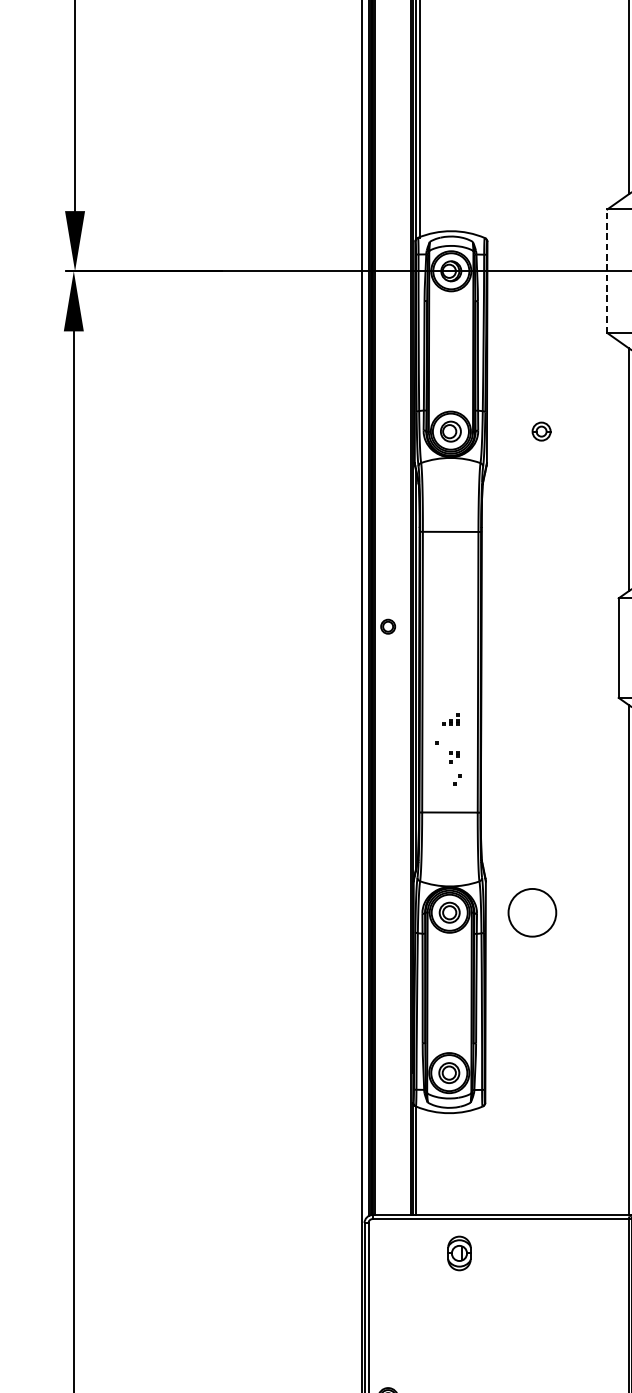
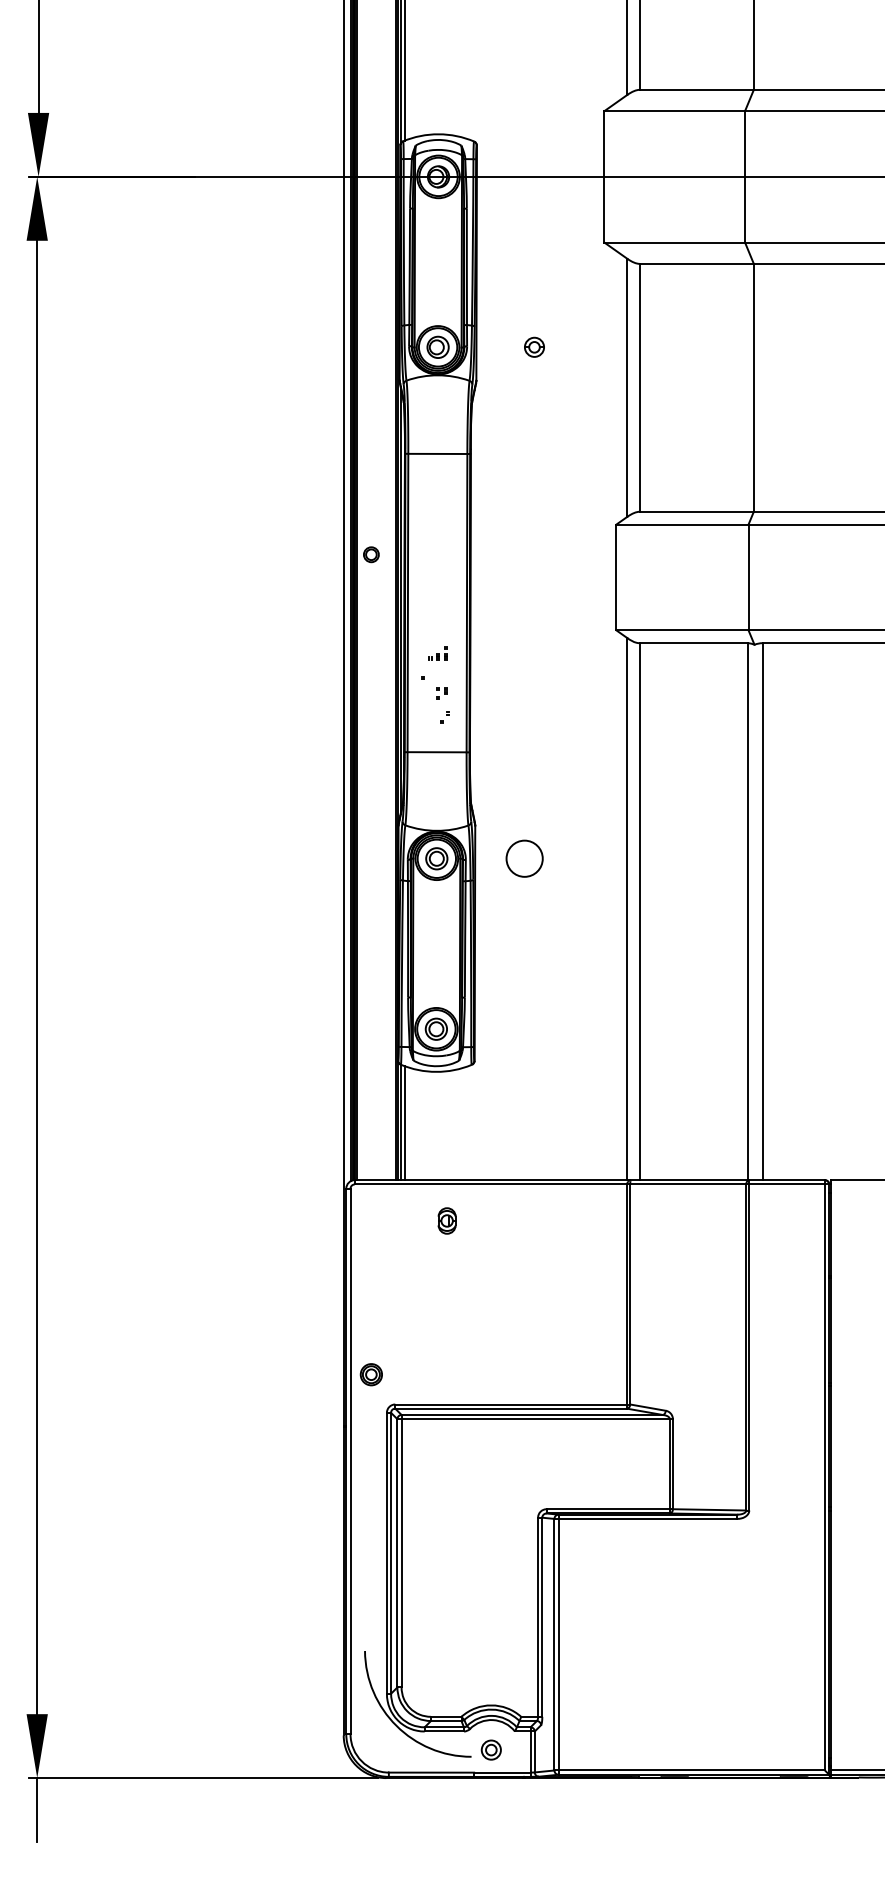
line: (607, 270) -> (604, 176), dashed -> solid
circle: (532, 912) -> (524, 858), size x0.71
line: (419, 1160) -> (404, 1122), added
part: (458, 1253) -> (446, 1220), size x0.71

